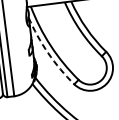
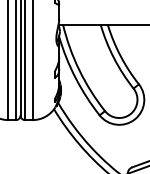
arc: (48, 52) -> (75, 77), dashed -> solid

